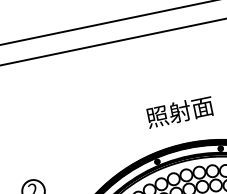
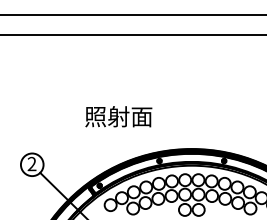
text: (179, 111) -> (118, 116), moved

